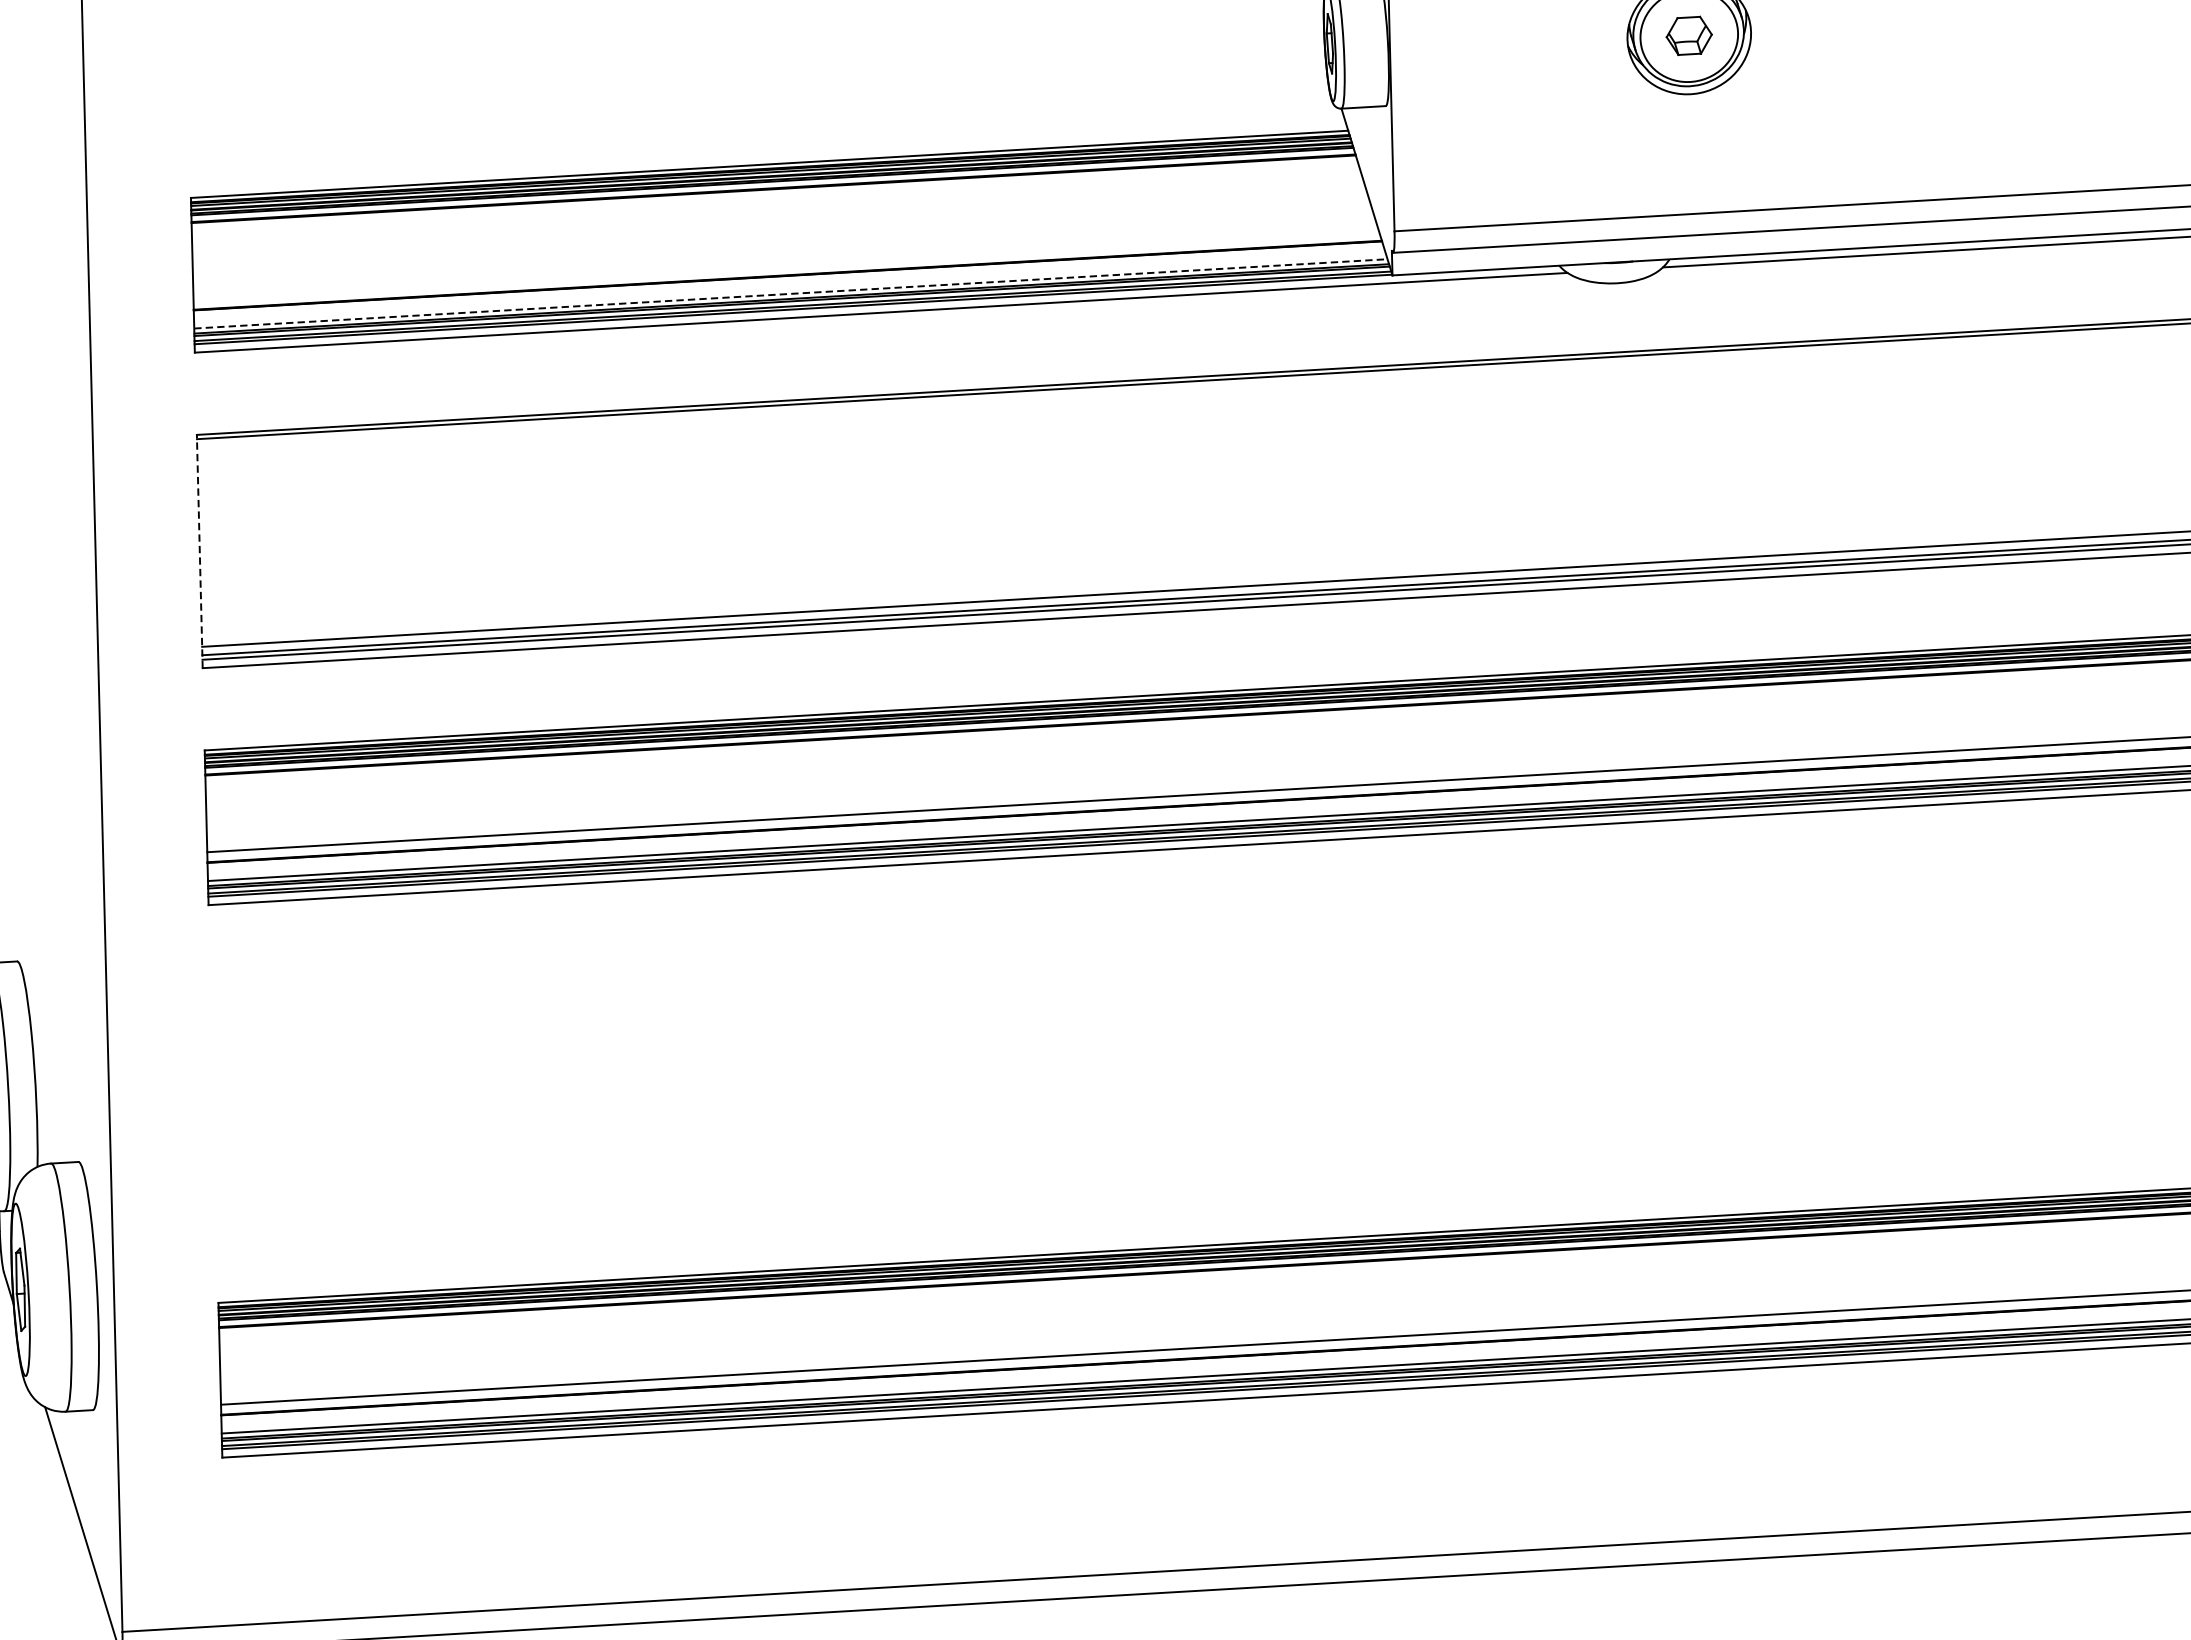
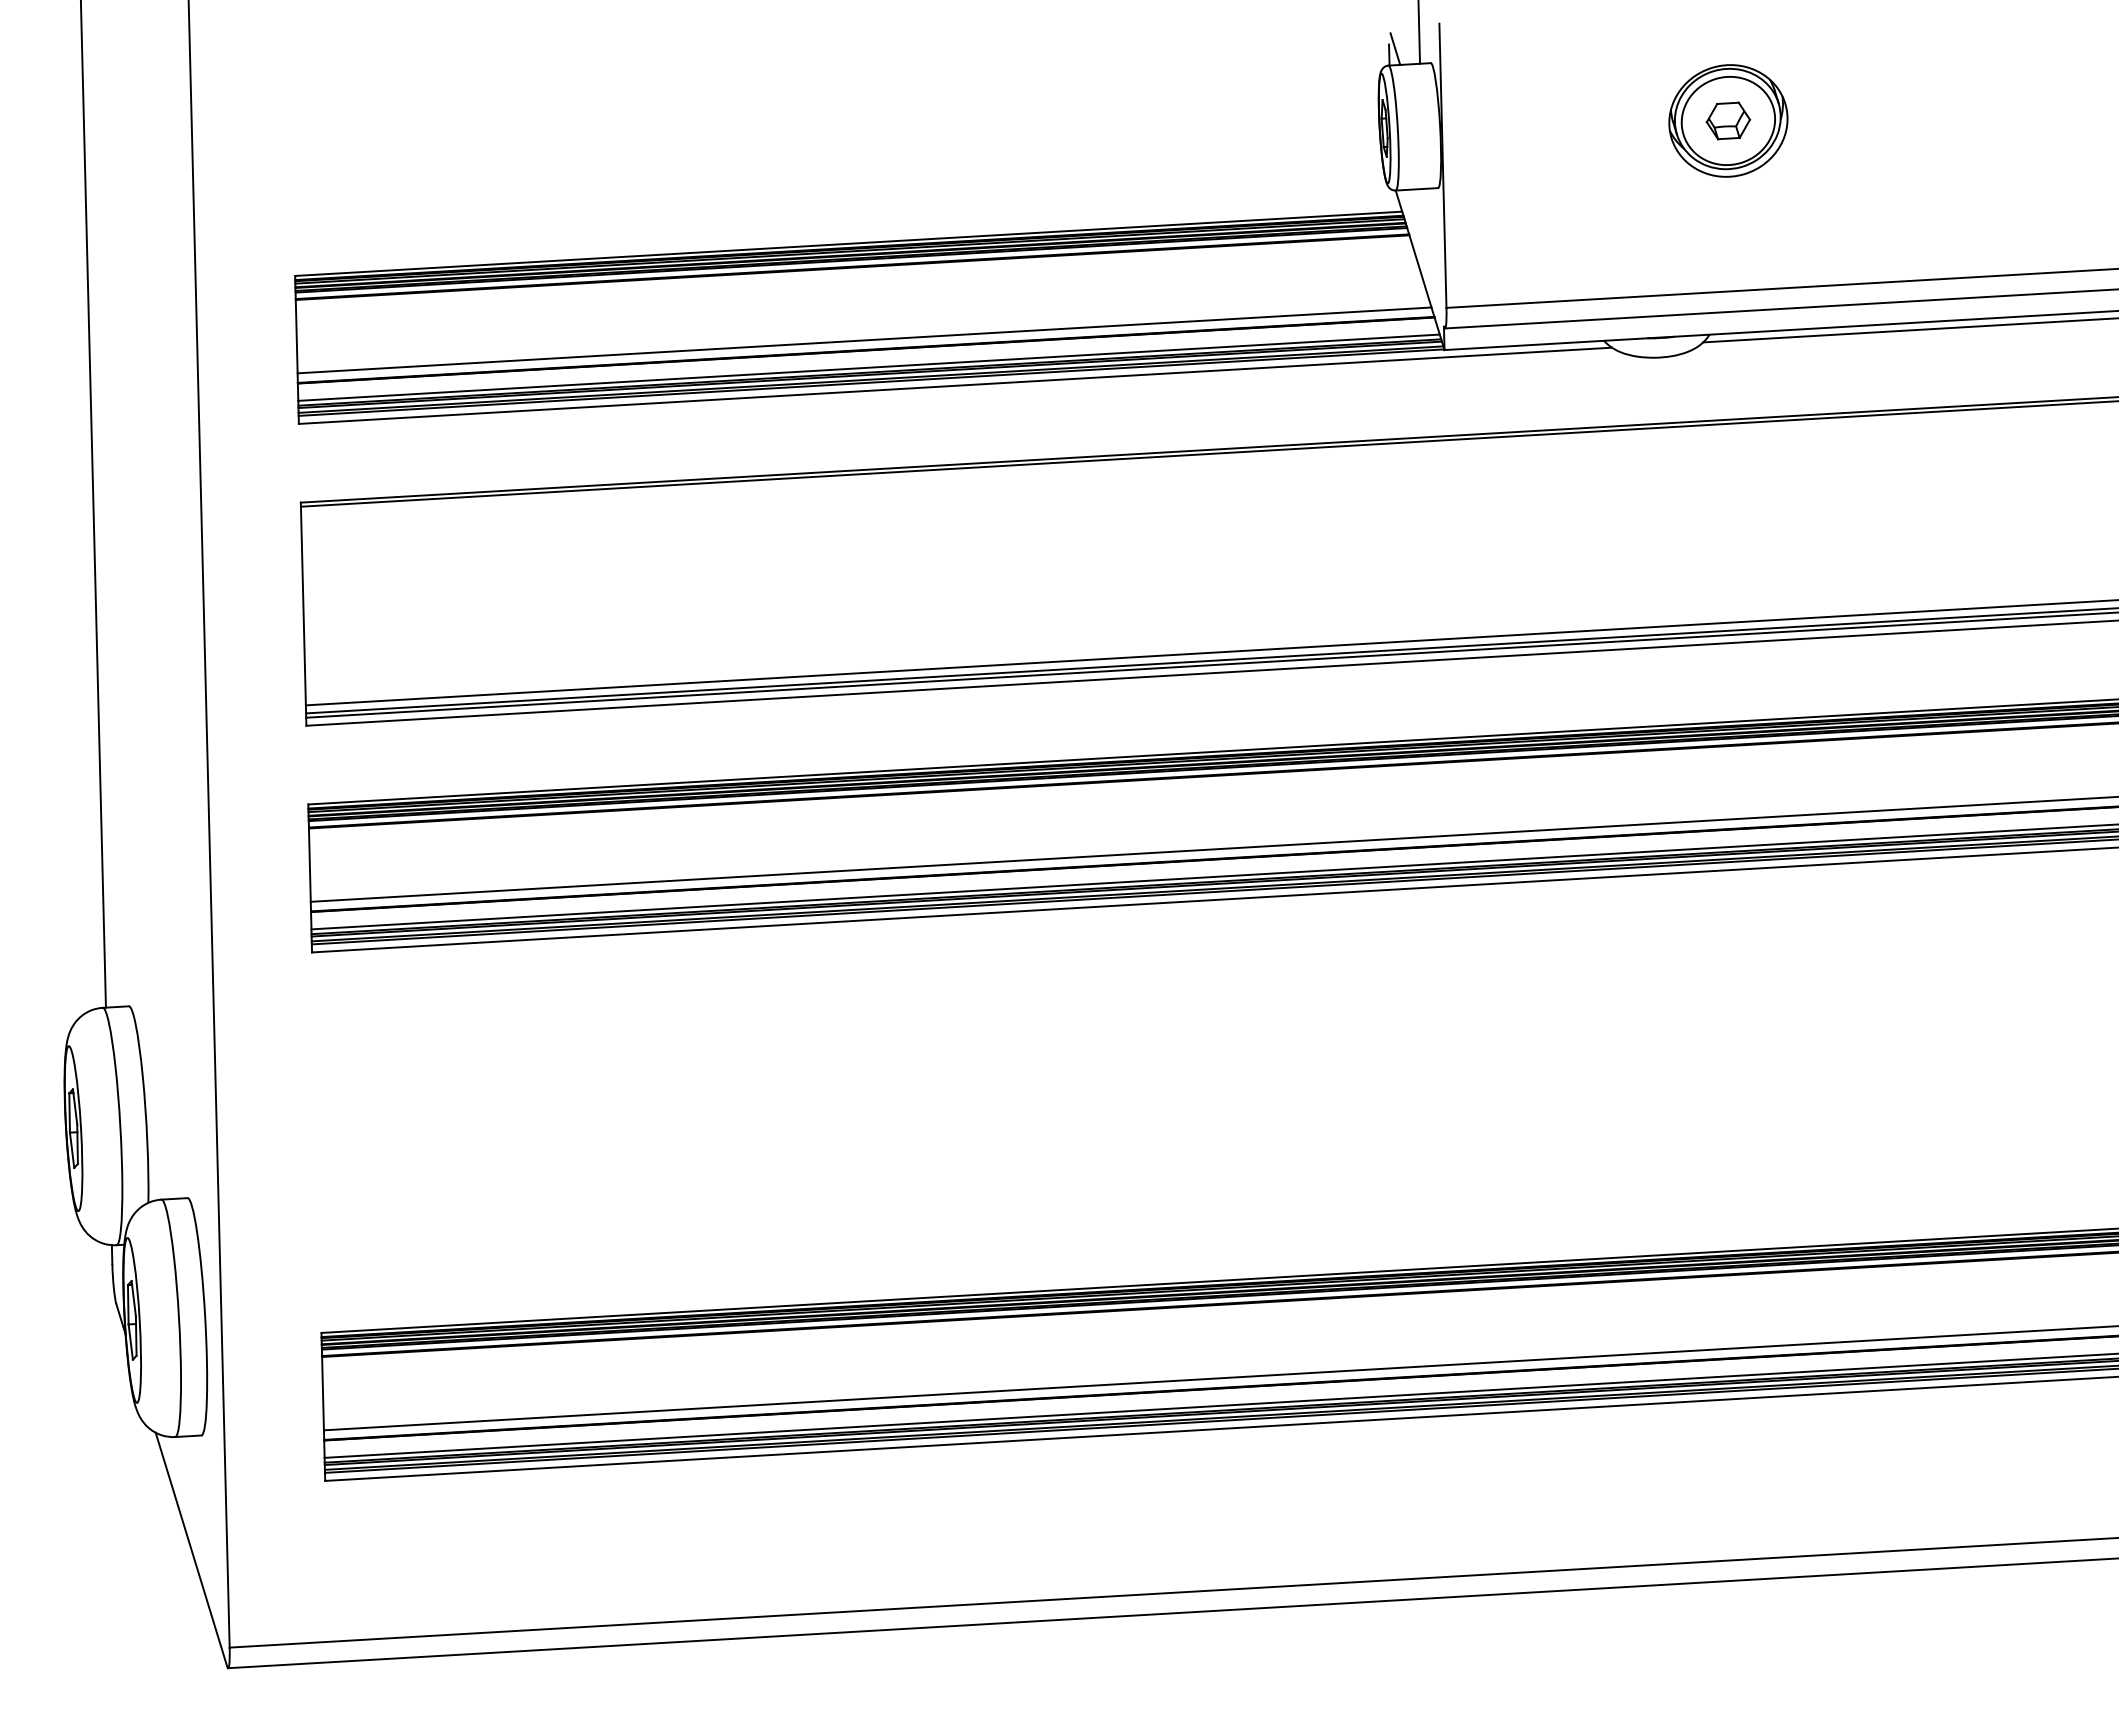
line: (786, 265) -> (864, 340), added
line: (791, 293) -> (869, 367), dashed -> solid
line: (199, 551) -> (303, 614), dashed -> solid

